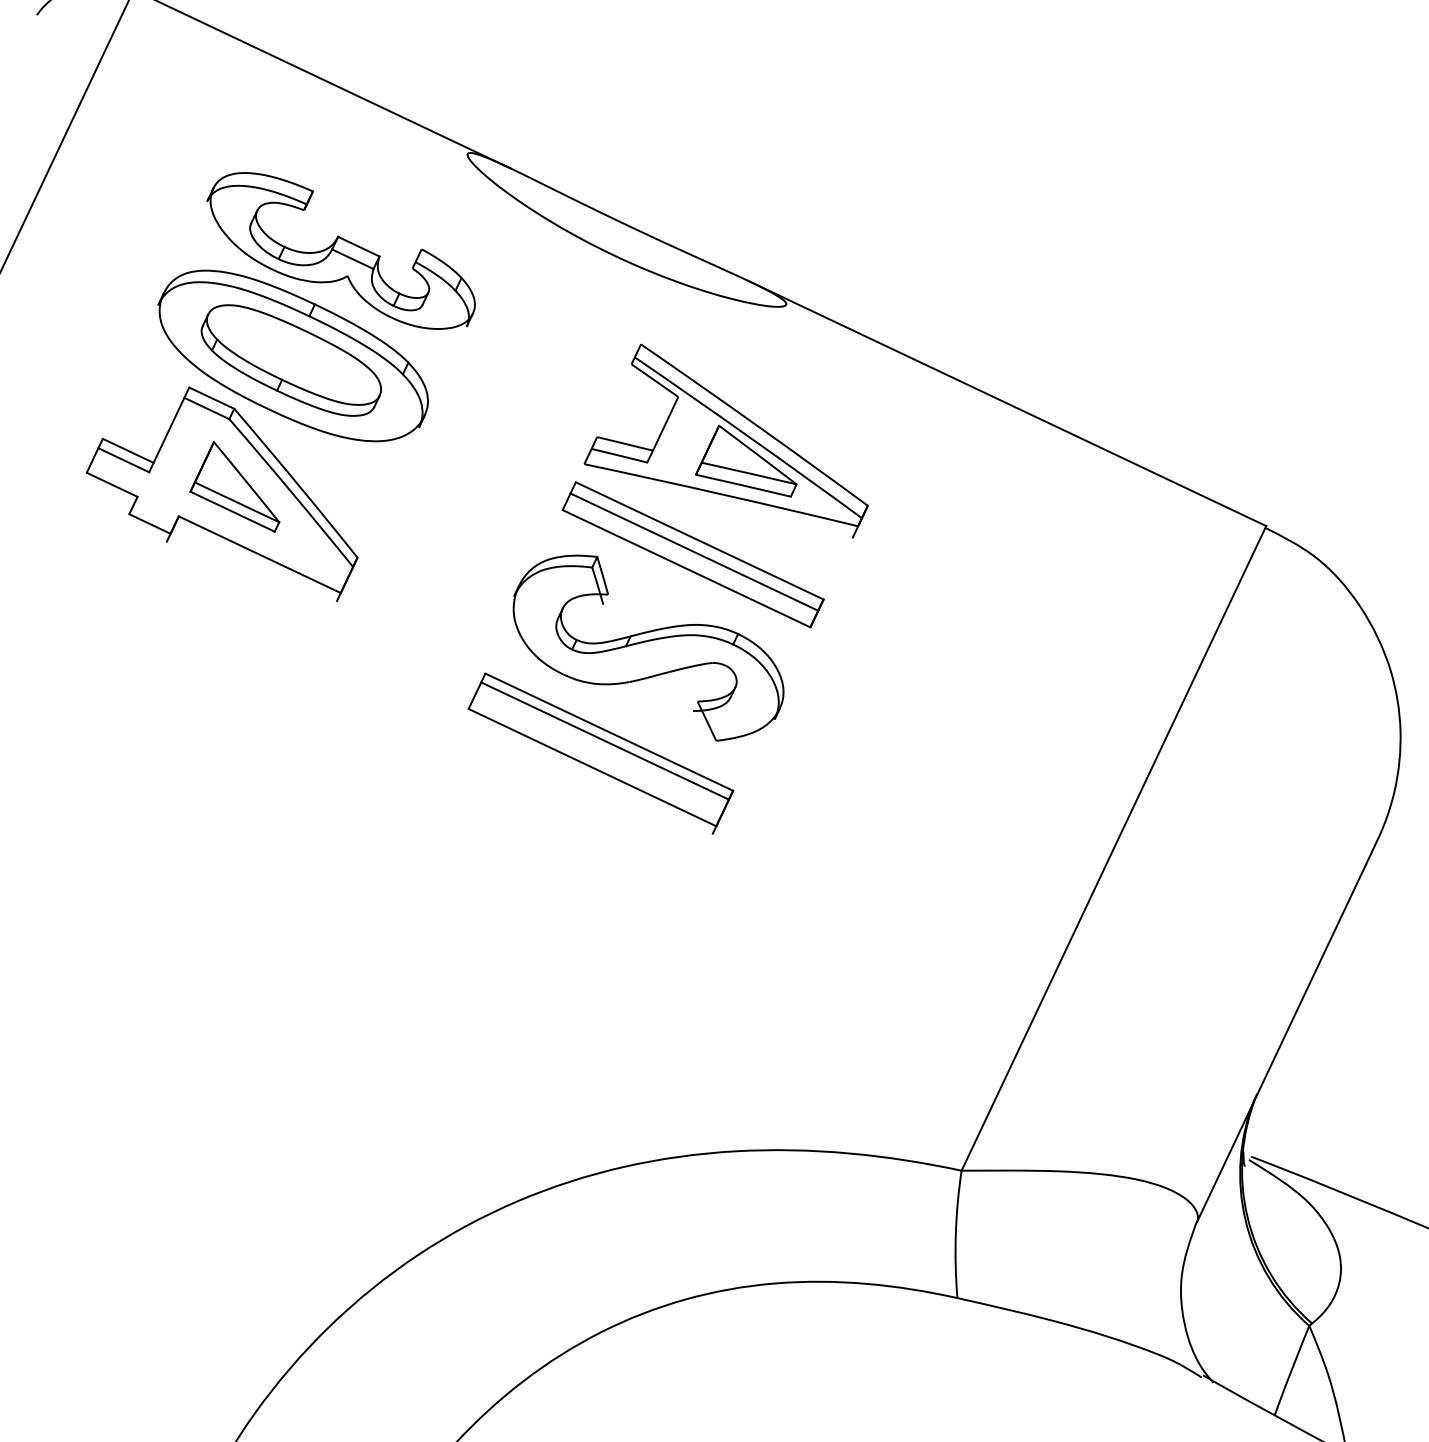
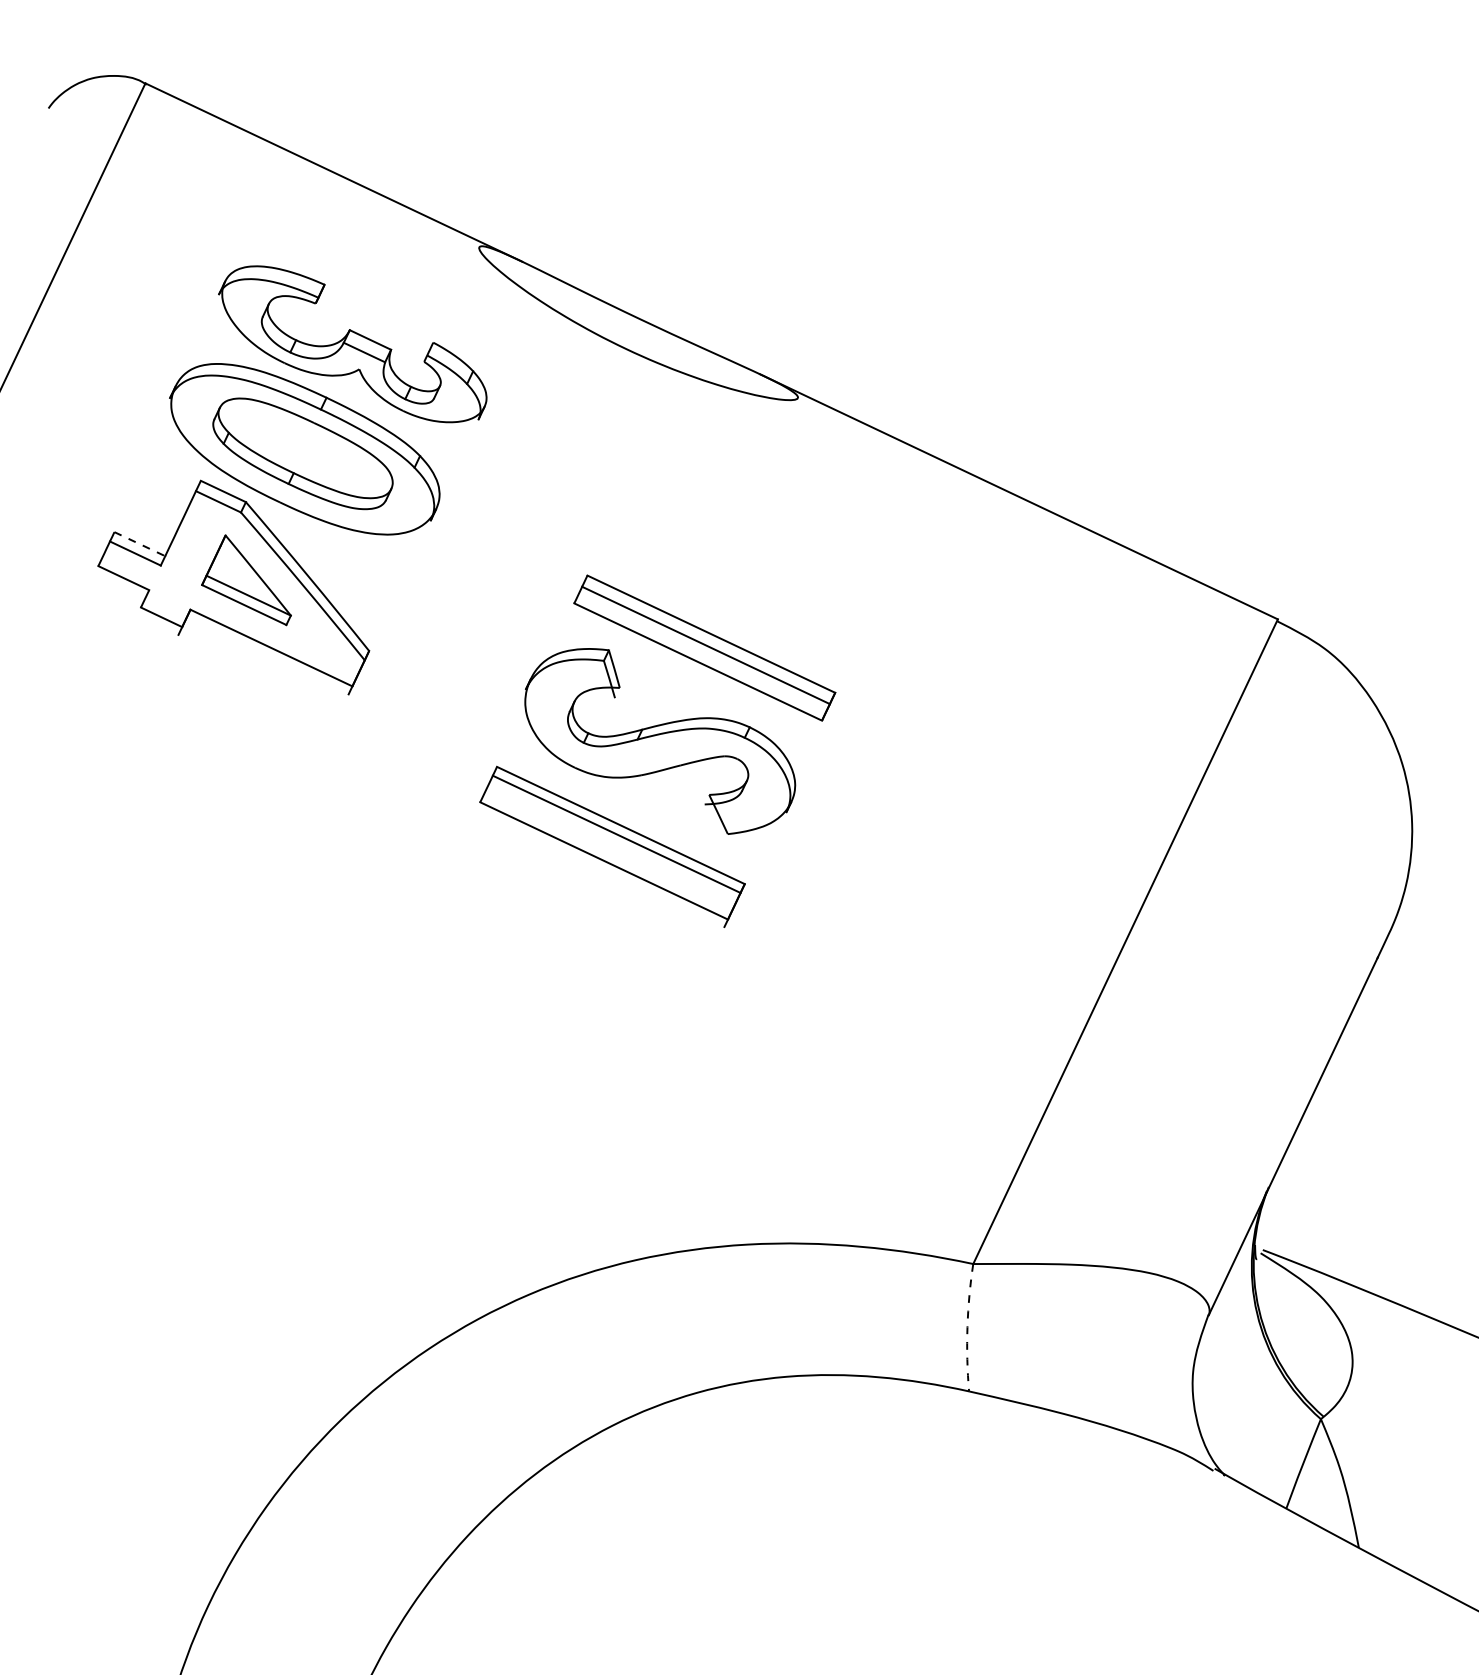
part: (725, 441) -> (737, 534), removed
line: (128, 451) -> (140, 544), solid -> dashed
arc: (955, 1234) -> (967, 1327), solid -> dashed

